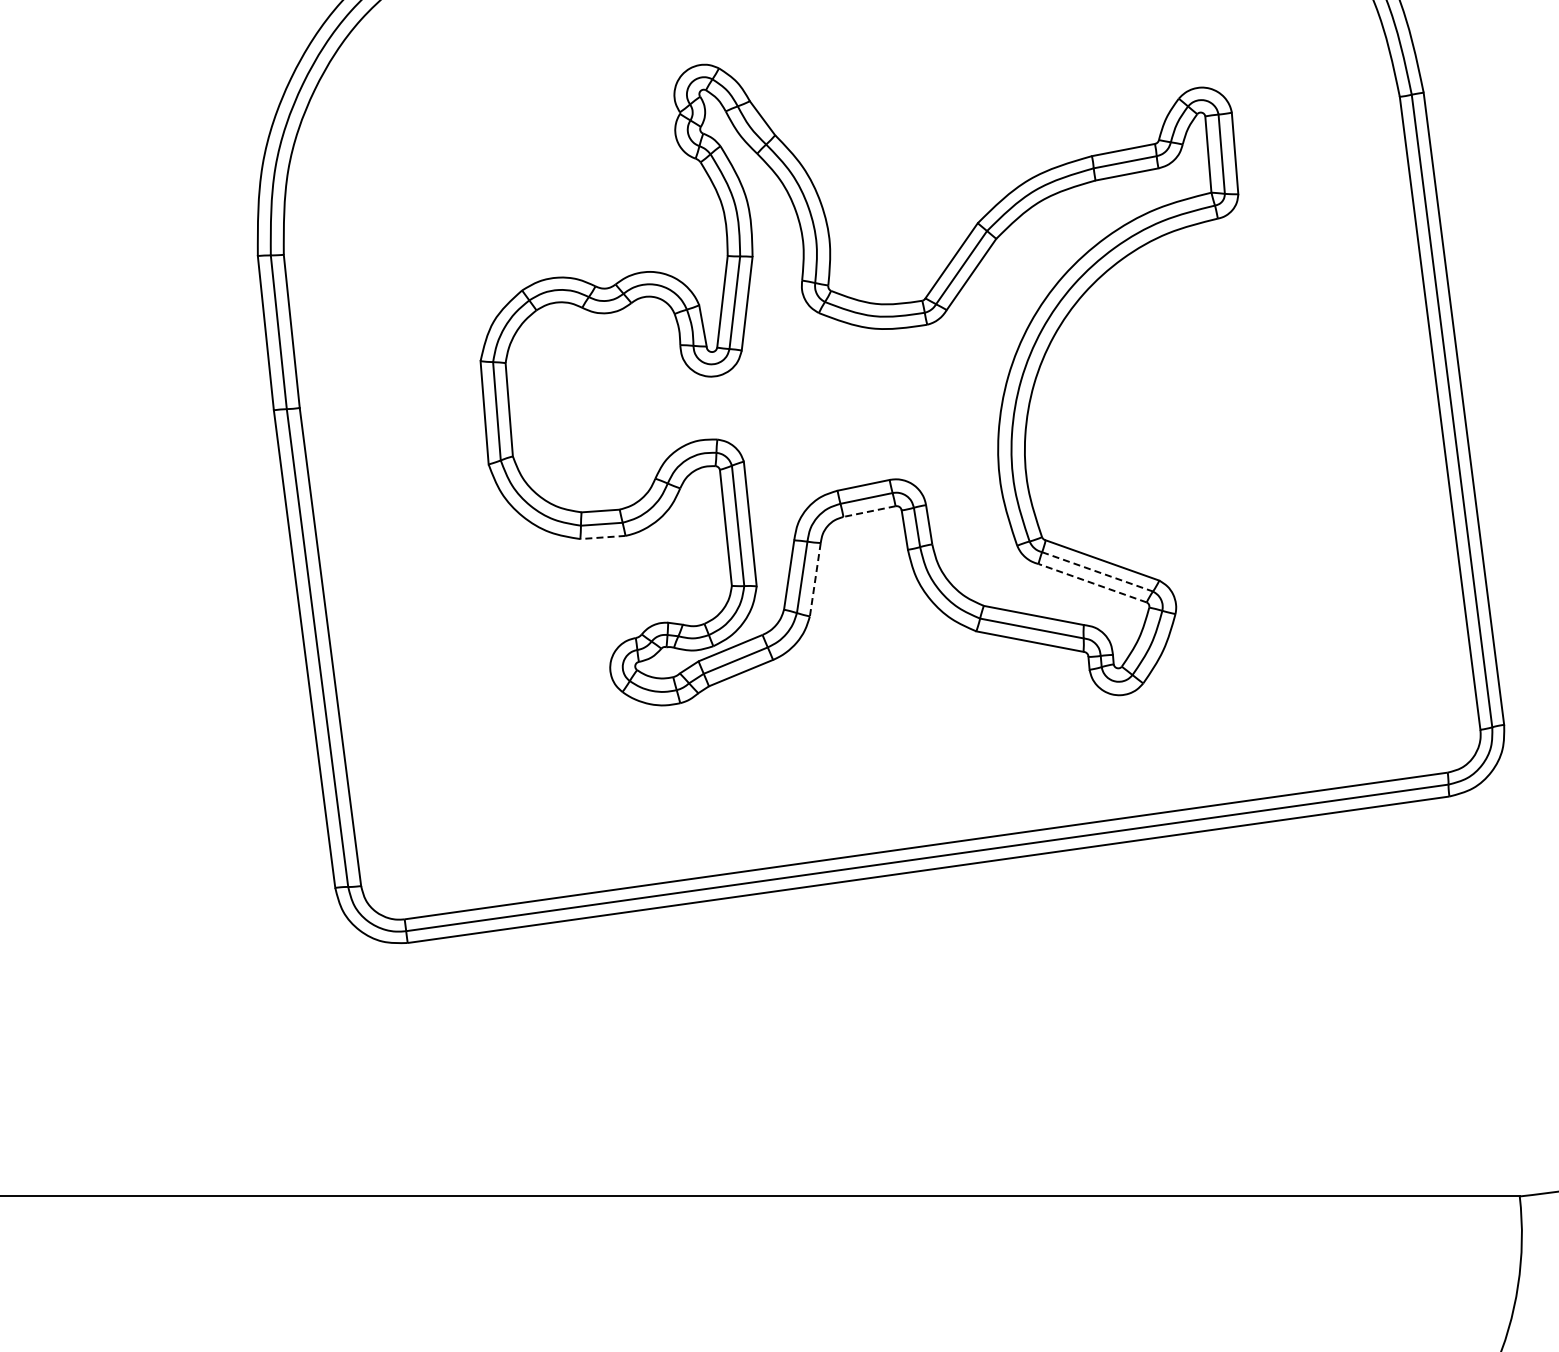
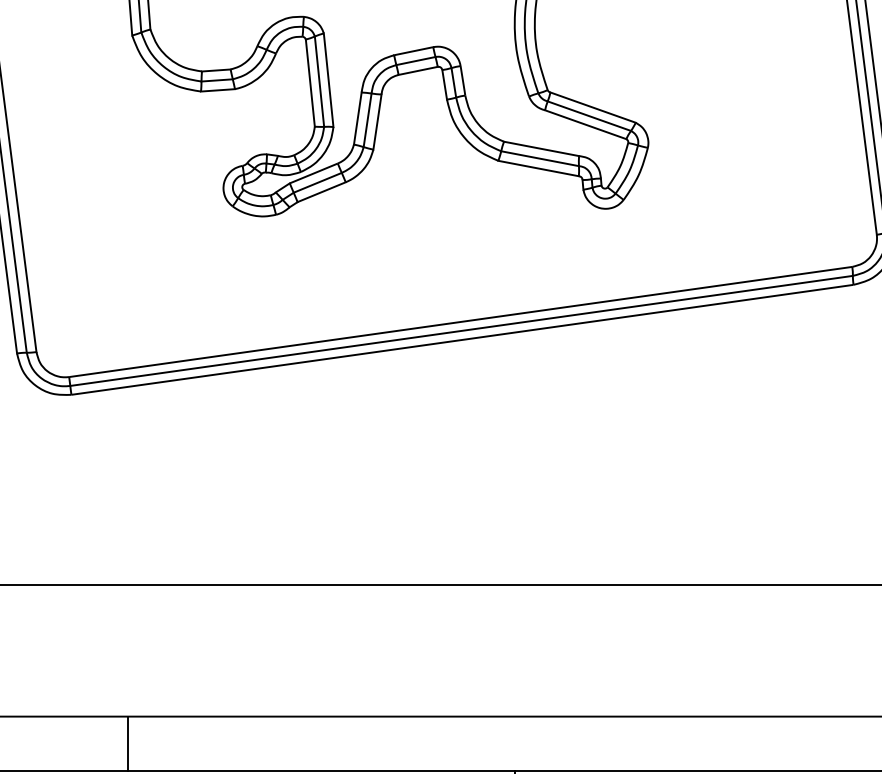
line: (869, 511) -> (418, 70), dashed -> solid
line: (602, 537) -> (217, 90), dashed -> solid
line: (1097, 571) -> (589, 115), dashed -> solid
line: (815, 580) -> (377, 122), dashed -> solid
line: (1092, 583) -> (585, 124), dashed -> solid

